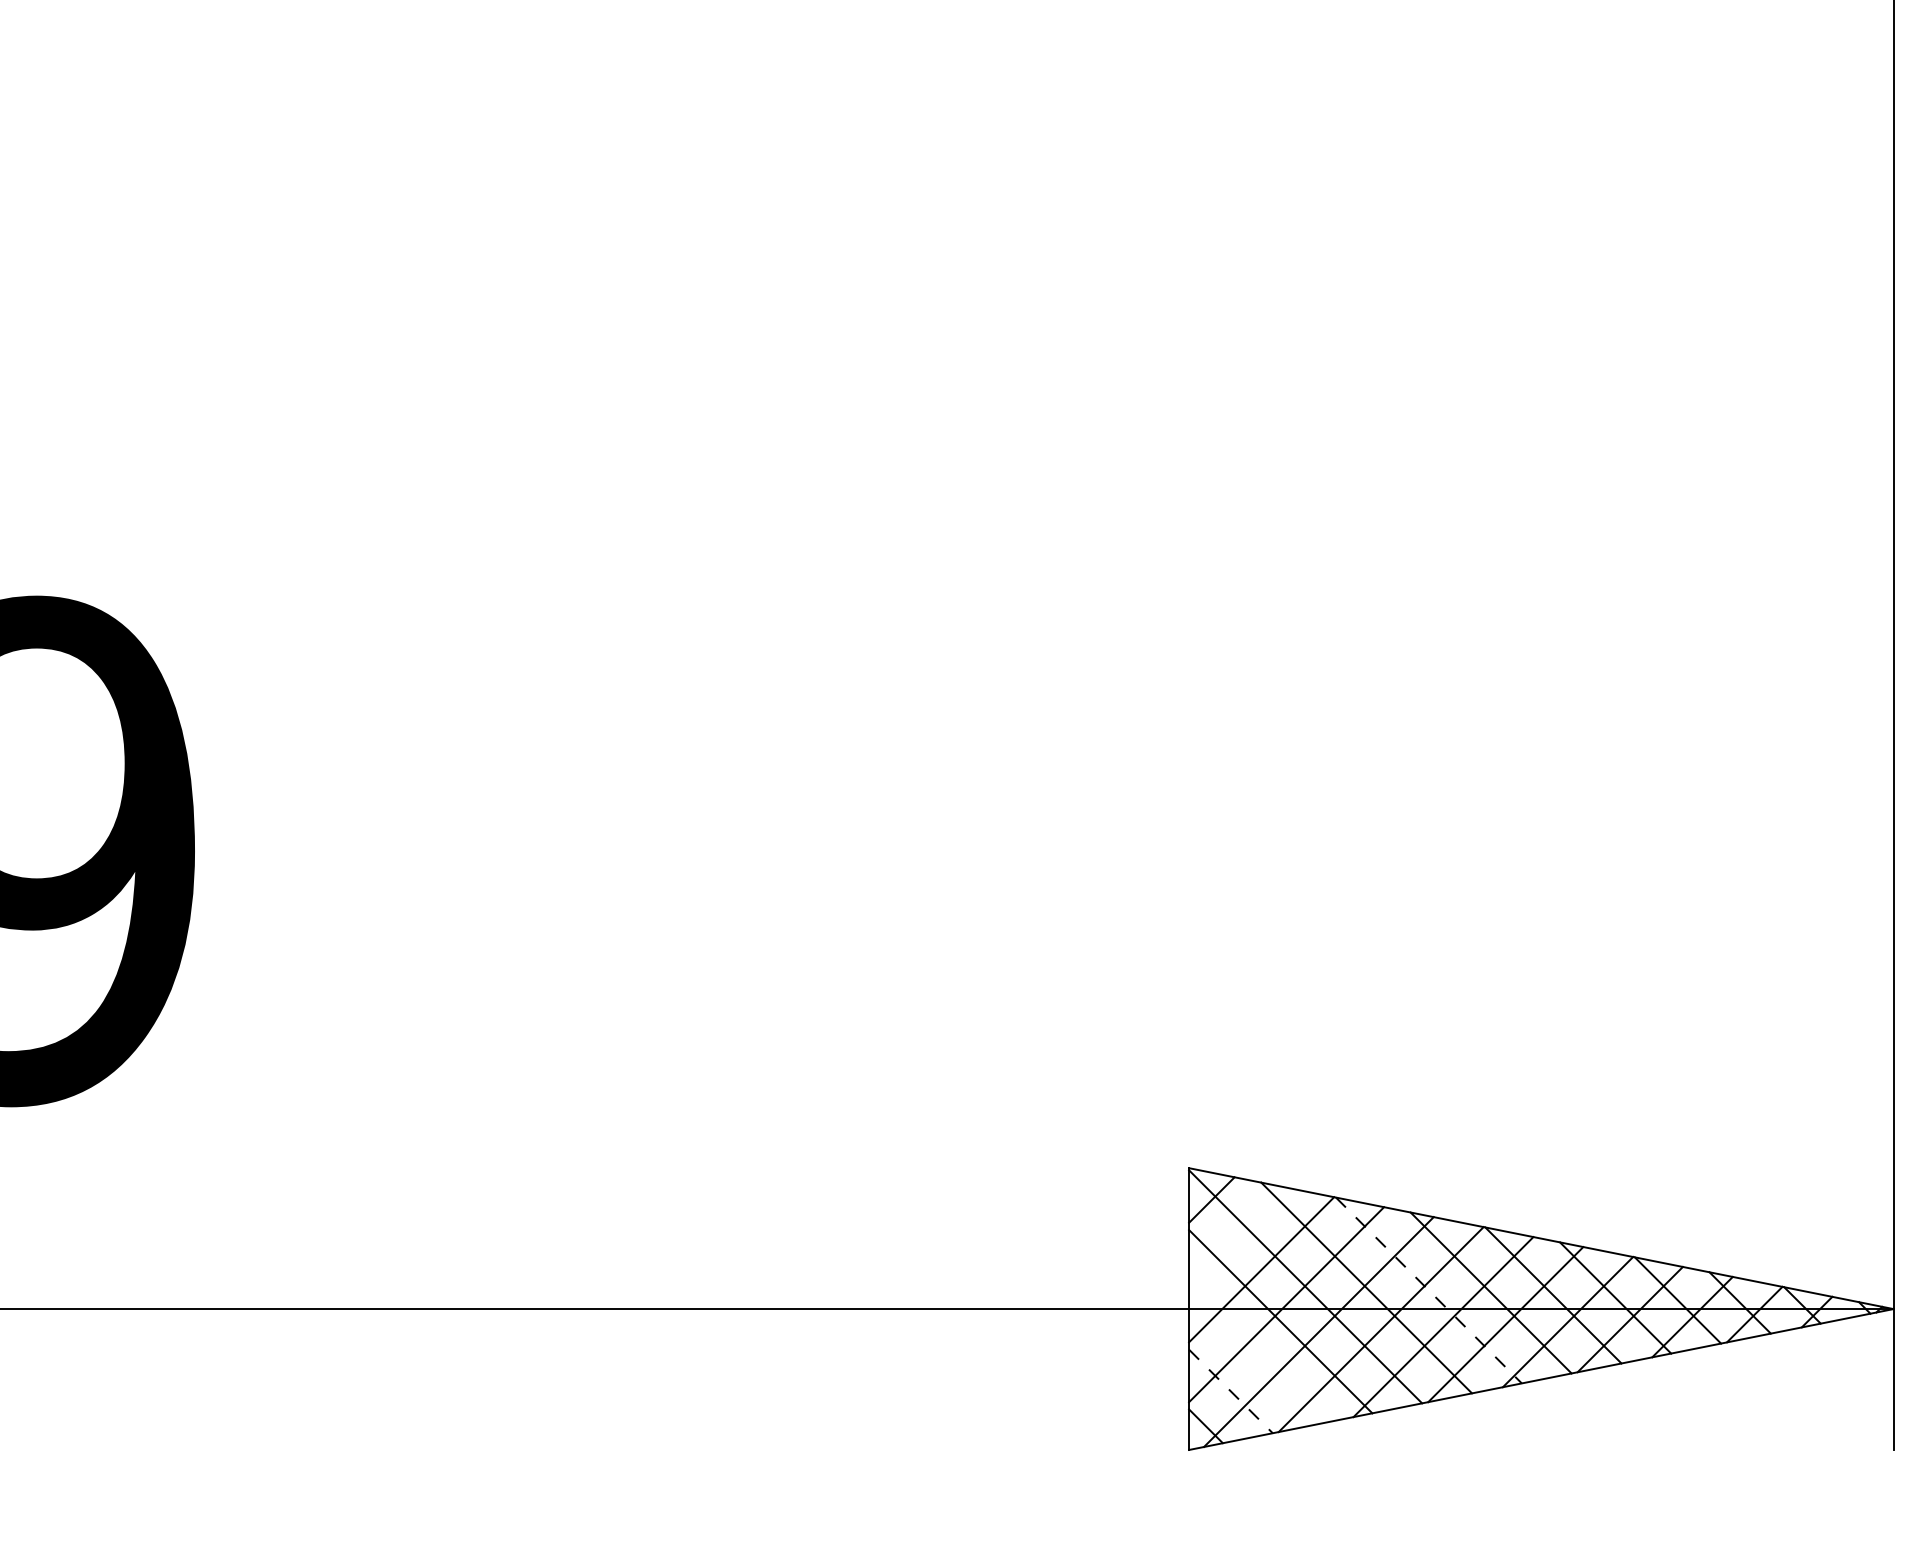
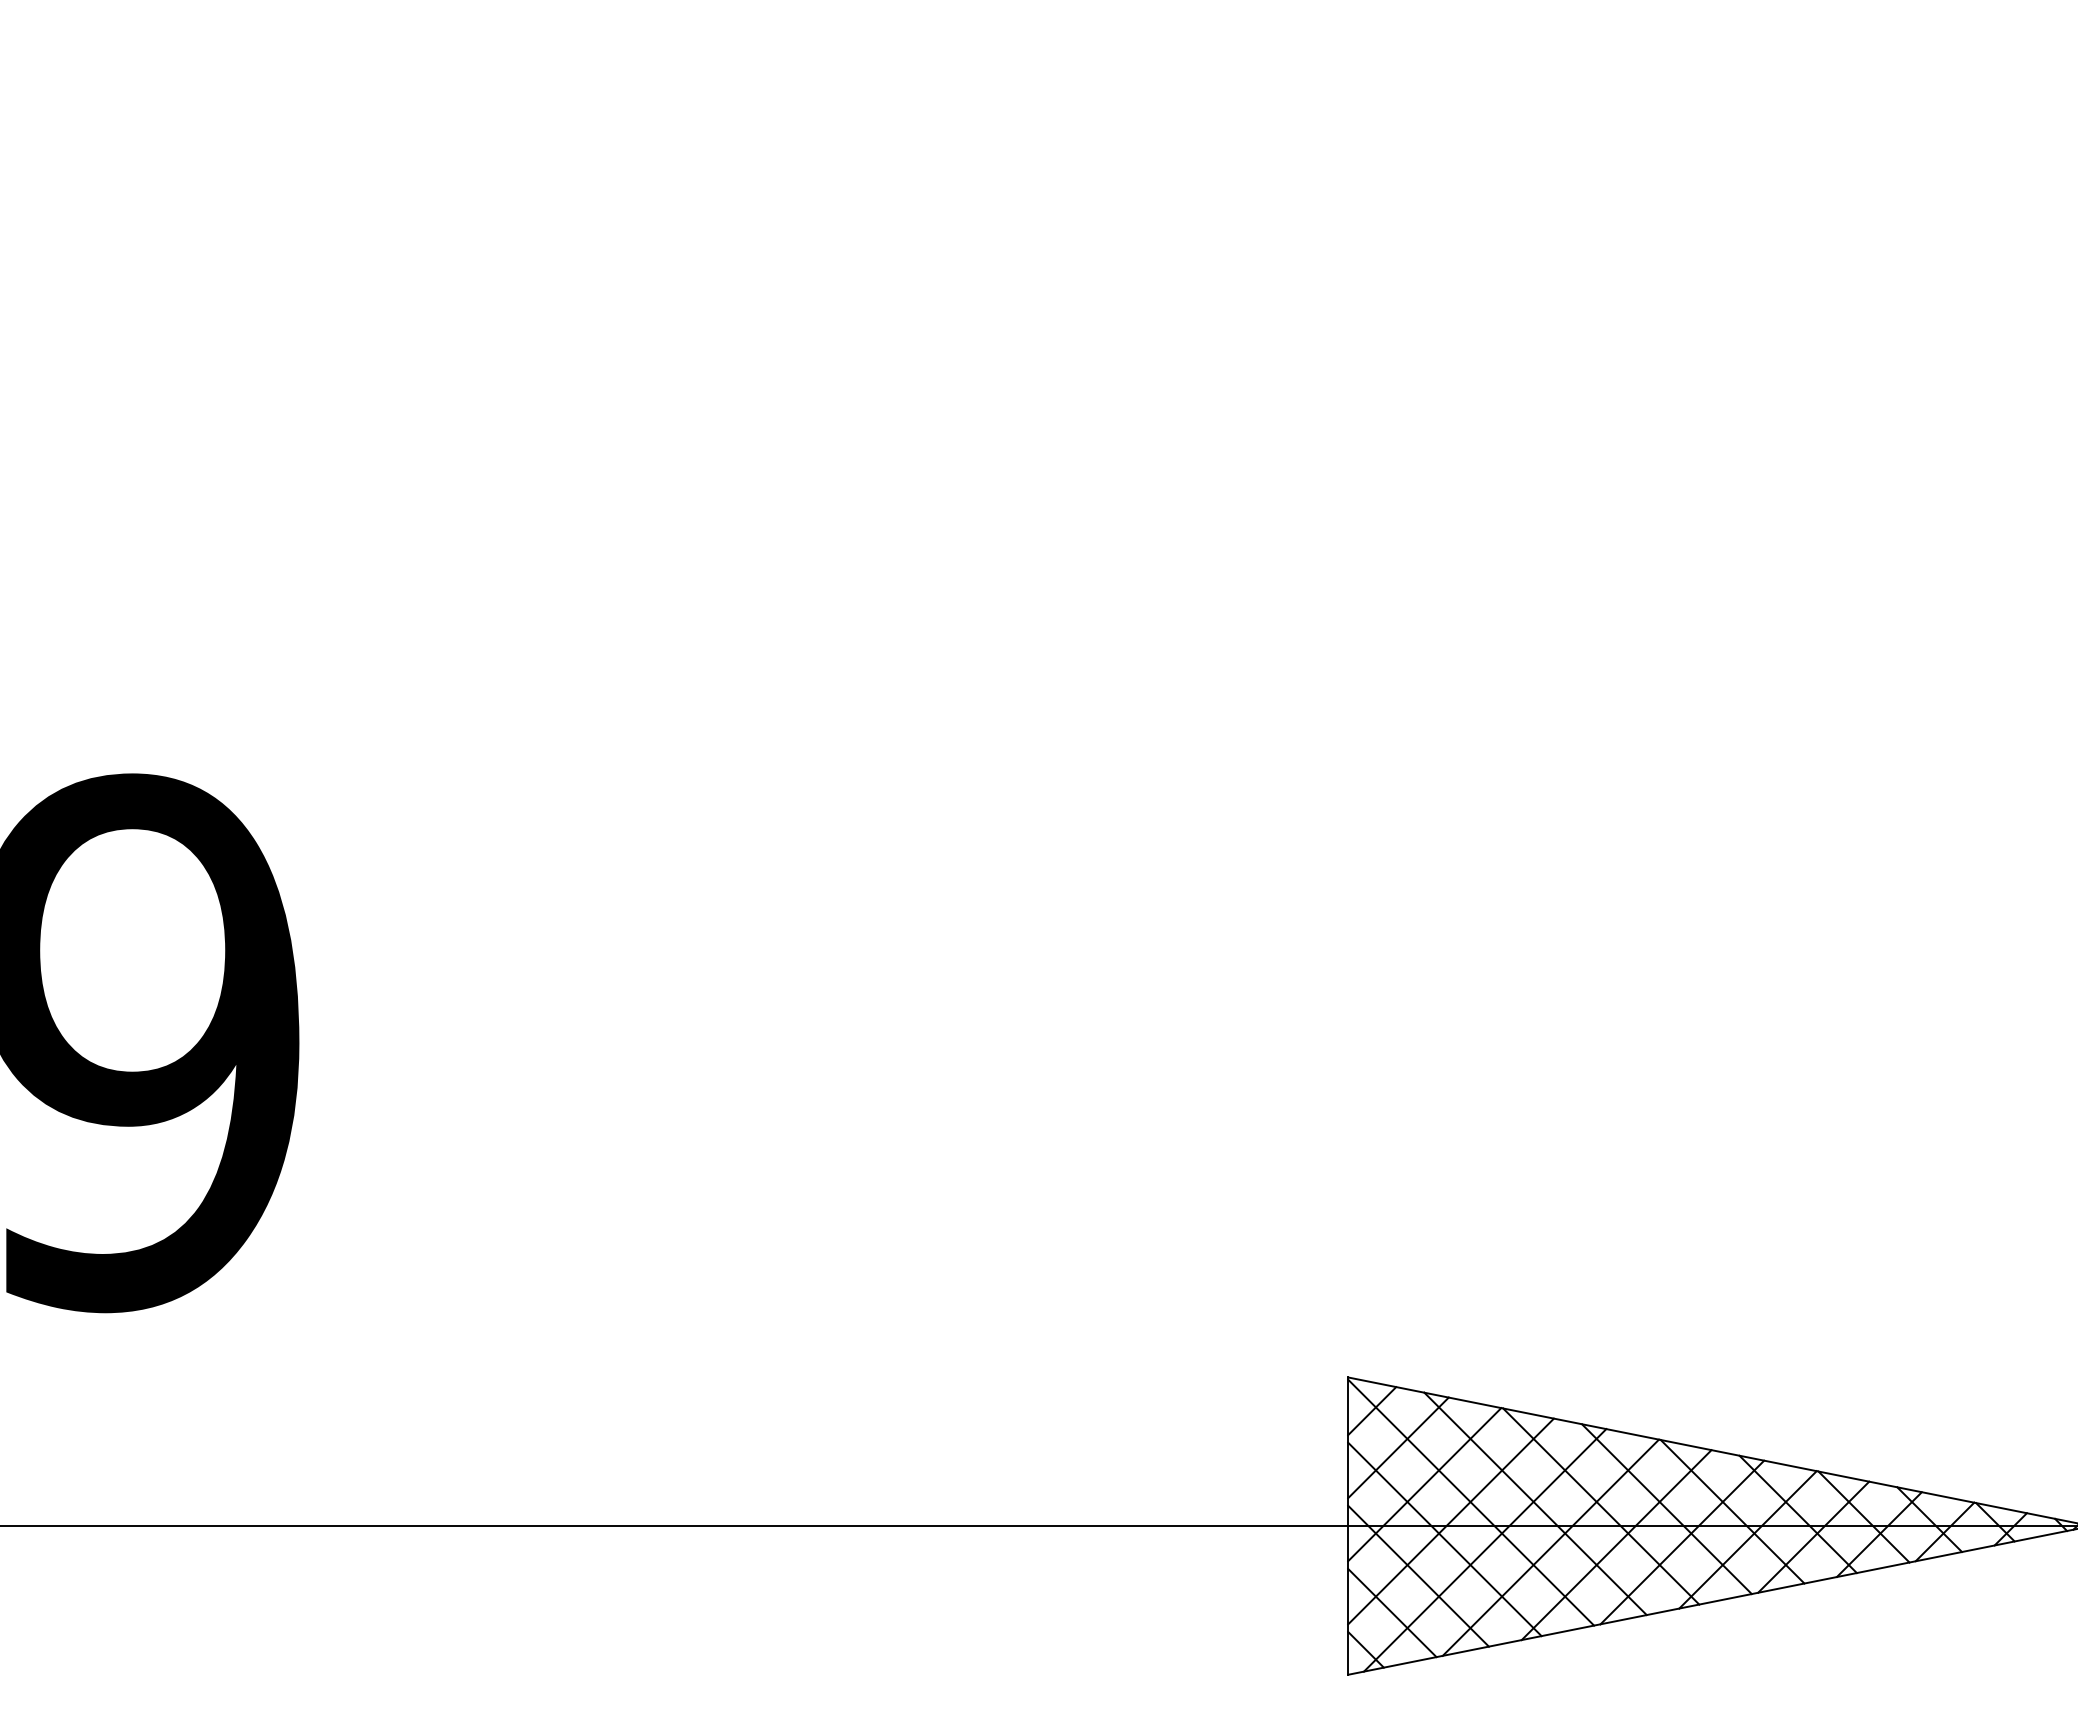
line: (1236, 1234) -> (1398, 1447), added
line: (1429, 1290) -> (1601, 1506), dashed -> solid
line: (1255, 1355) -> (1418, 1575), added
line: (1231, 1391) -> (1392, 1613), dashed -> solid

